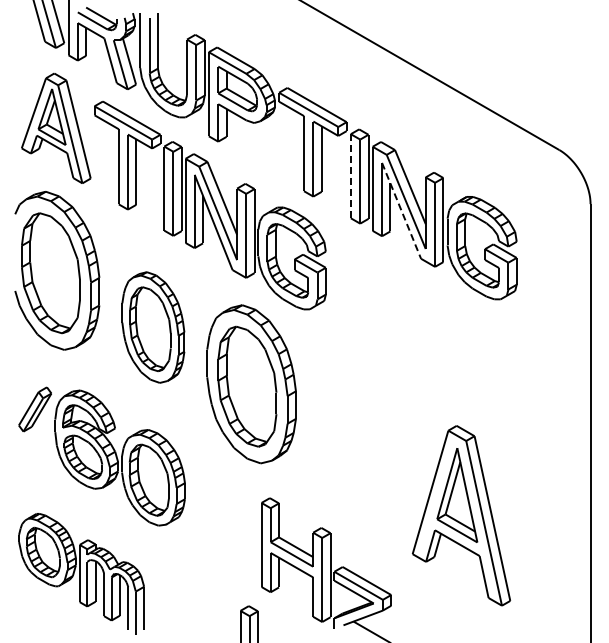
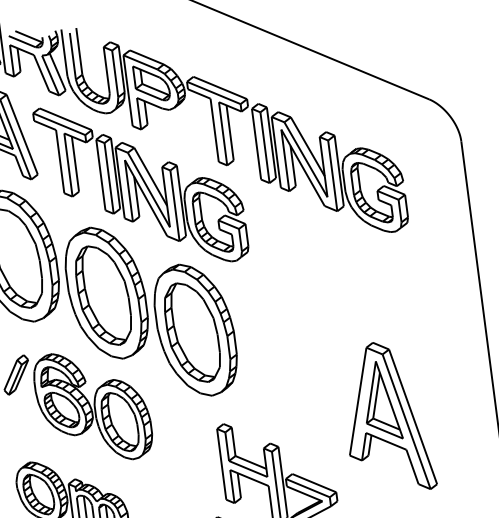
line: (350, 176) -> (256, 144), dashed -> solid
line: (401, 210) -> (302, 167), dashed -> solid
part: (153, 327) -> (106, 293), size x1.43

